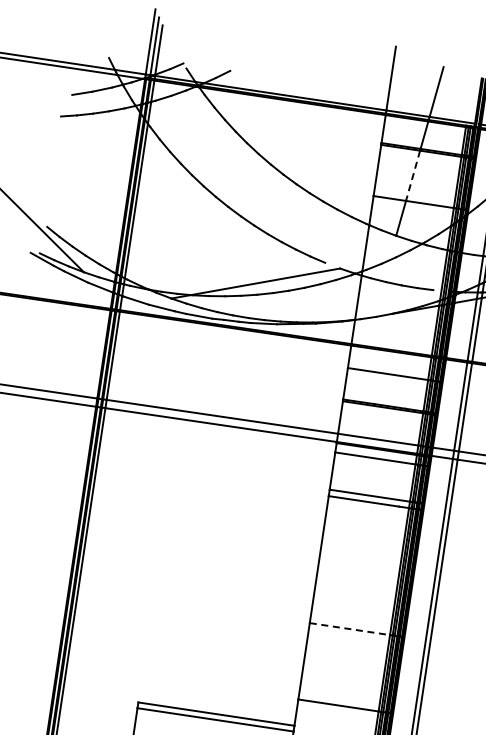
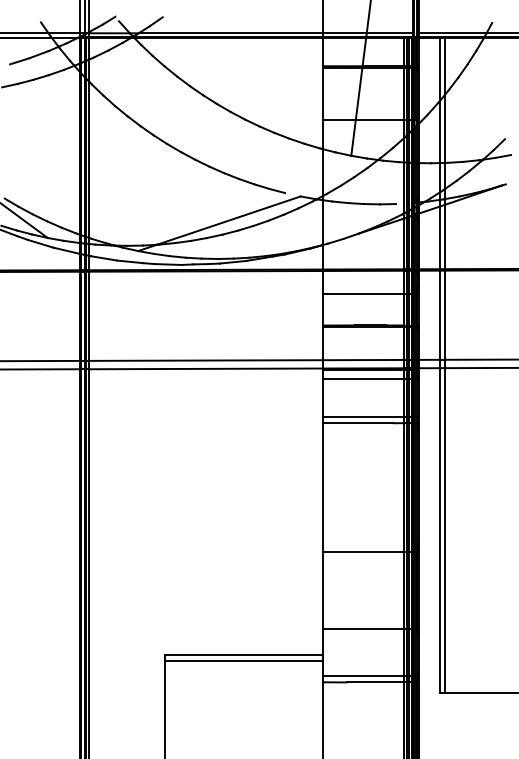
line: (413, 176) -> (359, 94), dashed -> solid
line: (349, 628) -> (363, 551), dashed -> solid

